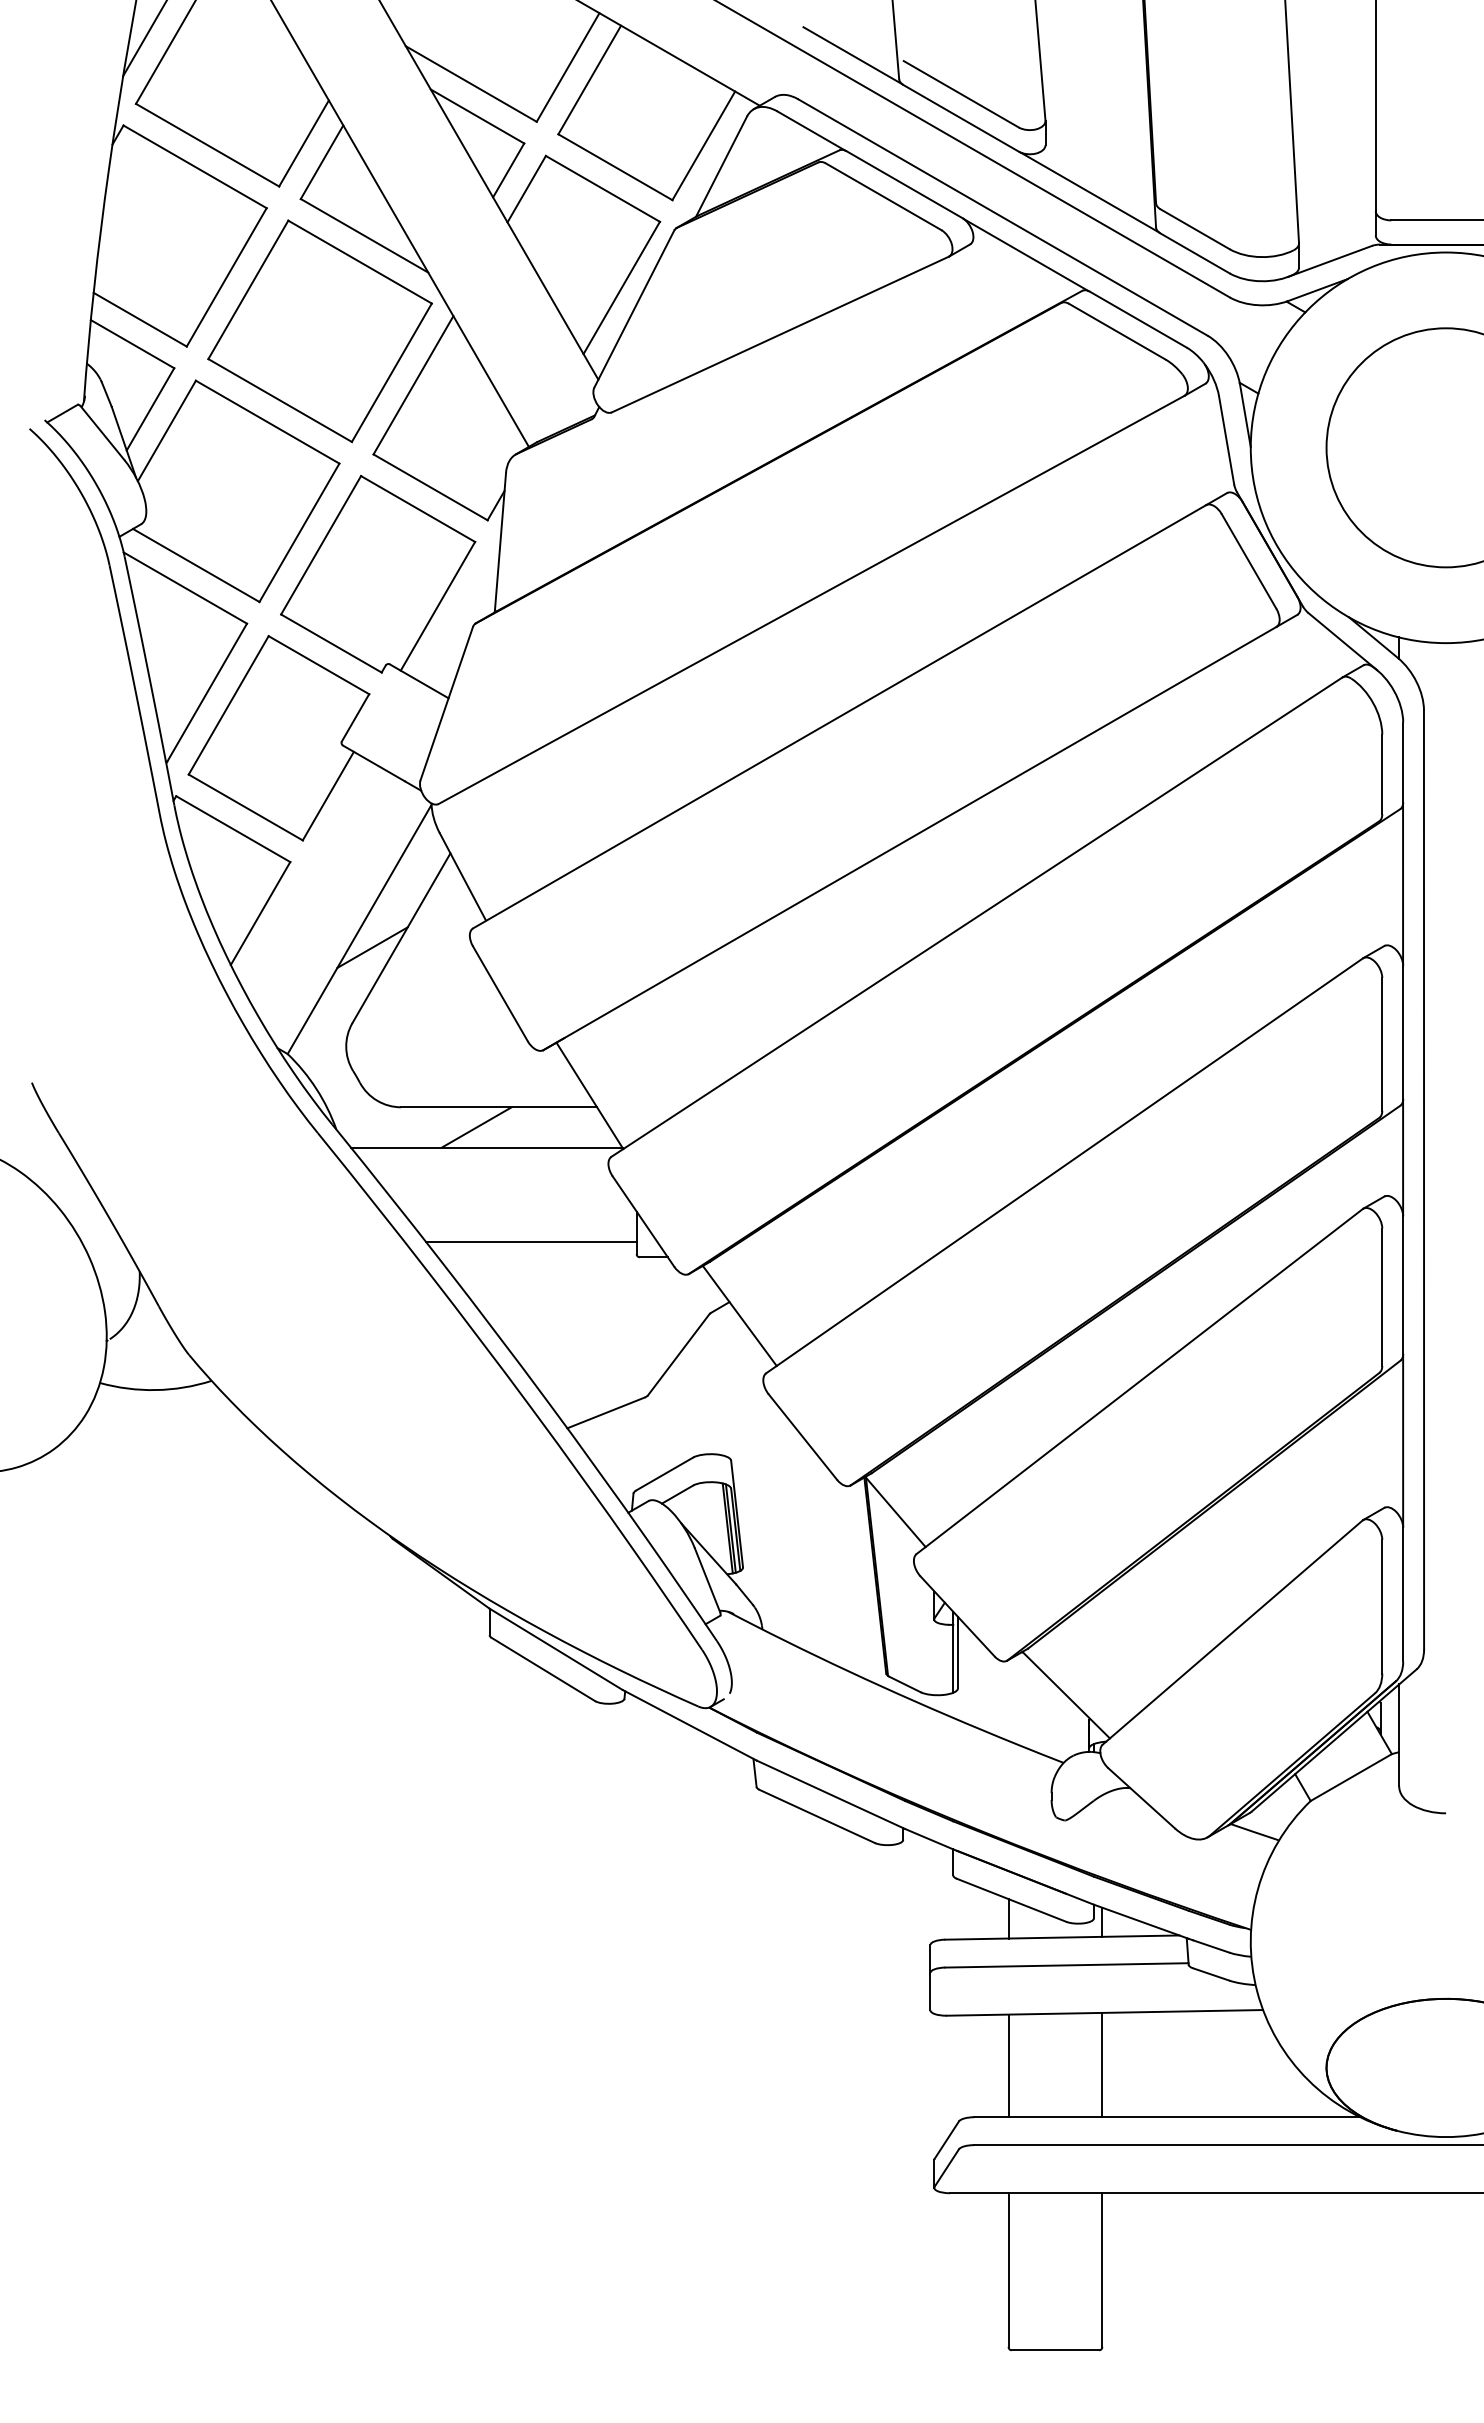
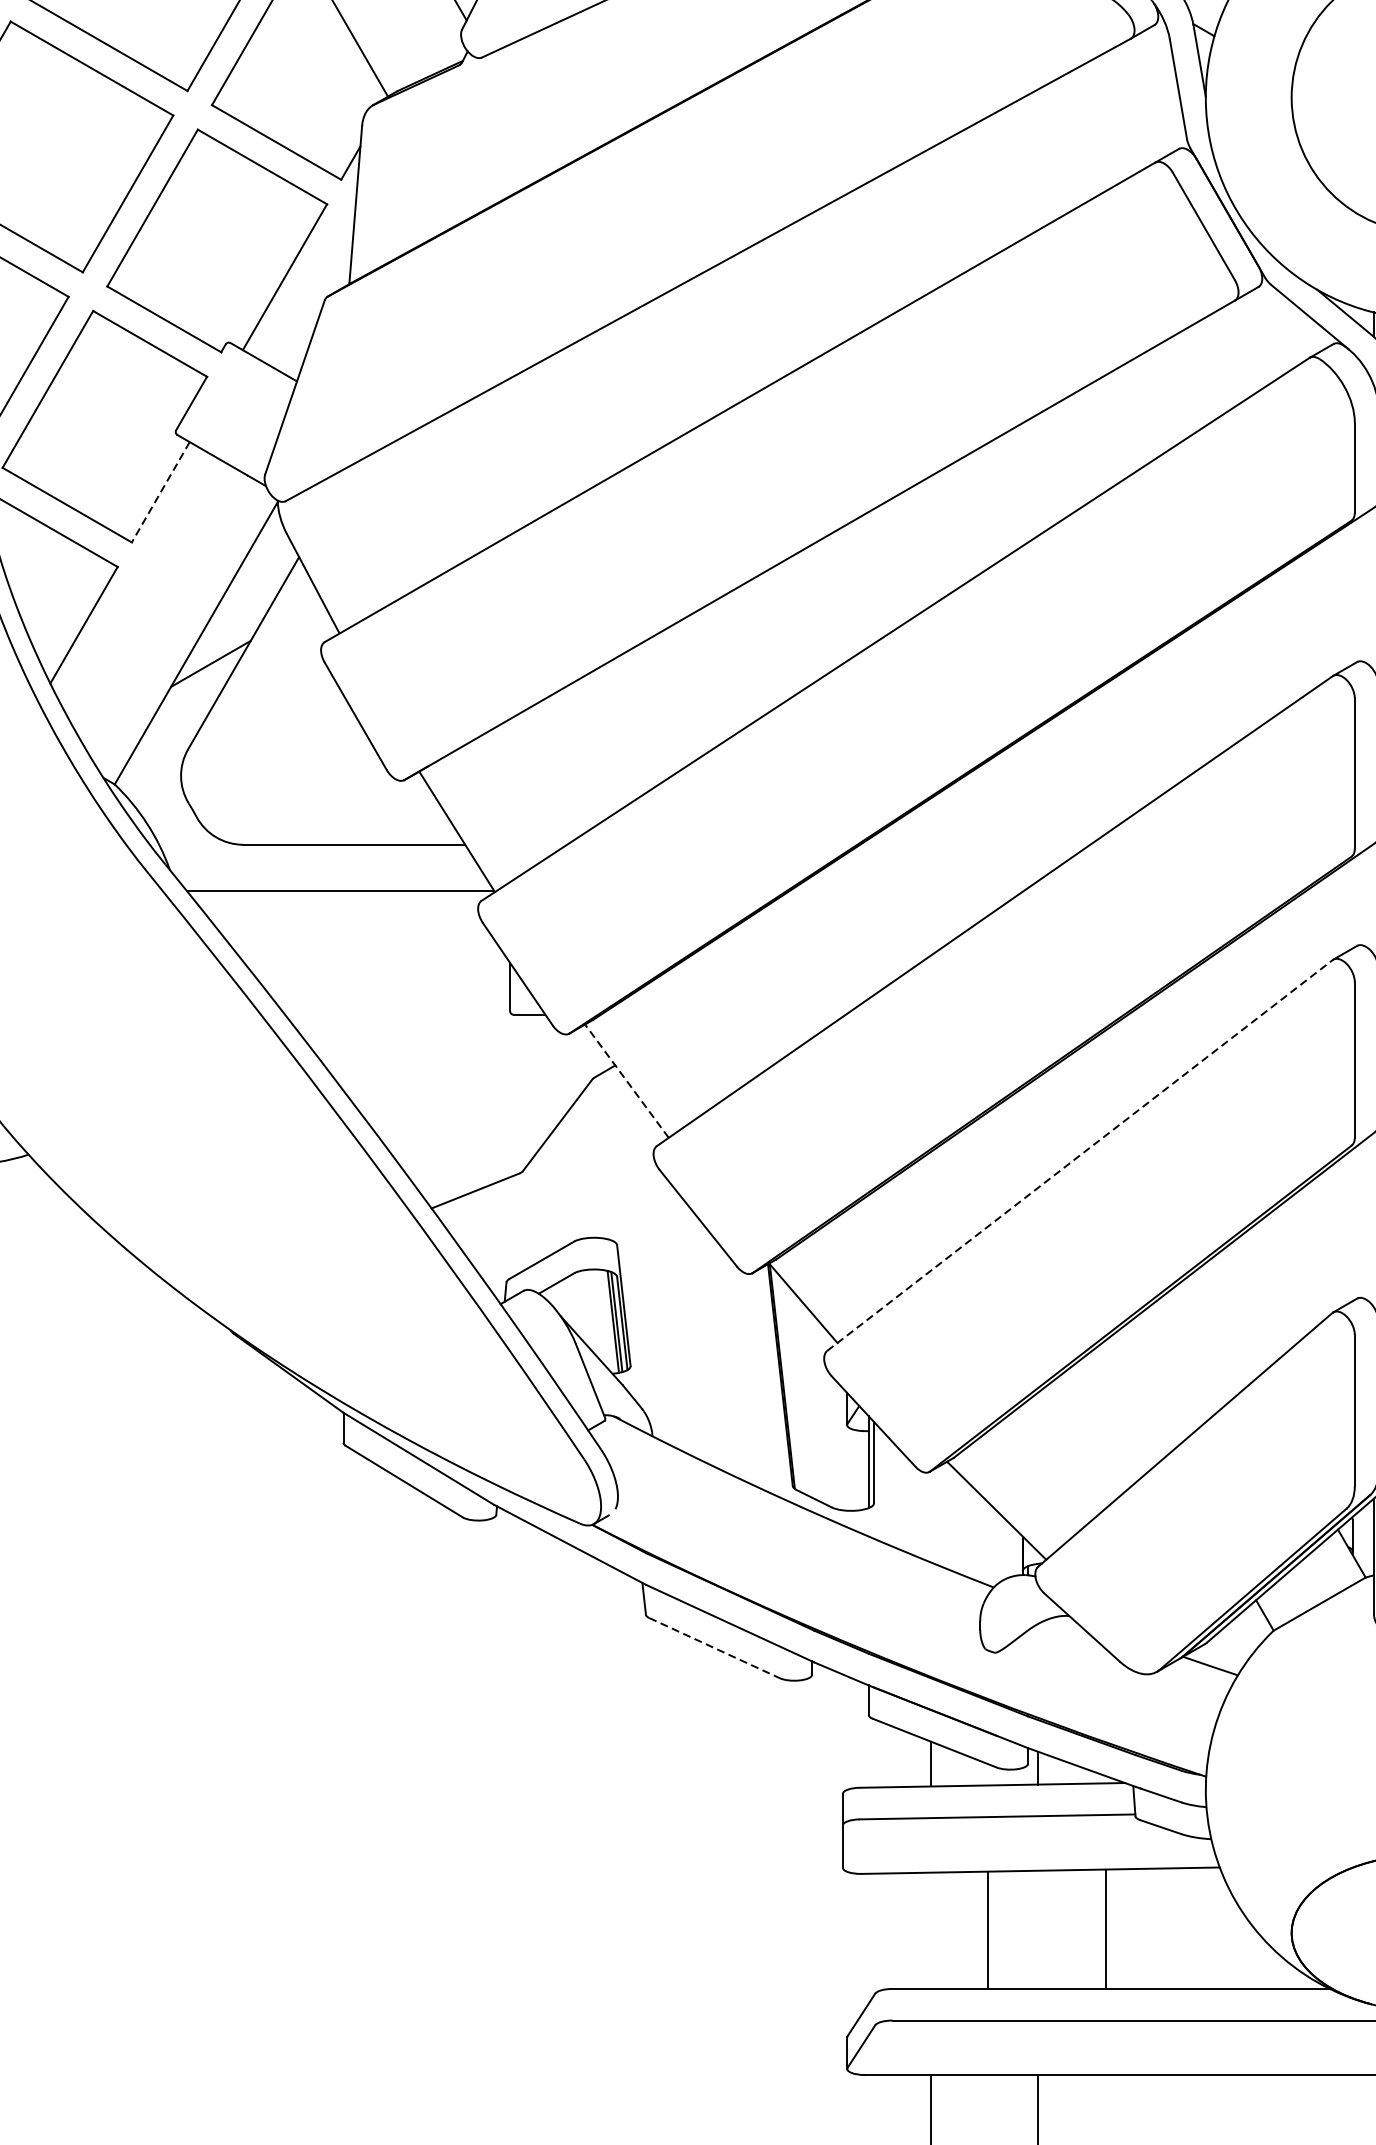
line: (328, 796) -> (160, 492), solid -> dashed
line: (476, 1127) -> (328, 867), removed
line: (530, 1241) -> (389, 996), removed
line: (740, 1316) -> (627, 1081), solid -> dashed
line: (1140, 1381) -> (1080, 1155), solid -> dashed
line: (817, 1816) -> (714, 1648), solid -> dashed
line: (1102, 2064) -> (1105, 1929), moved
line: (1008, 2065) -> (987, 1930), moved

